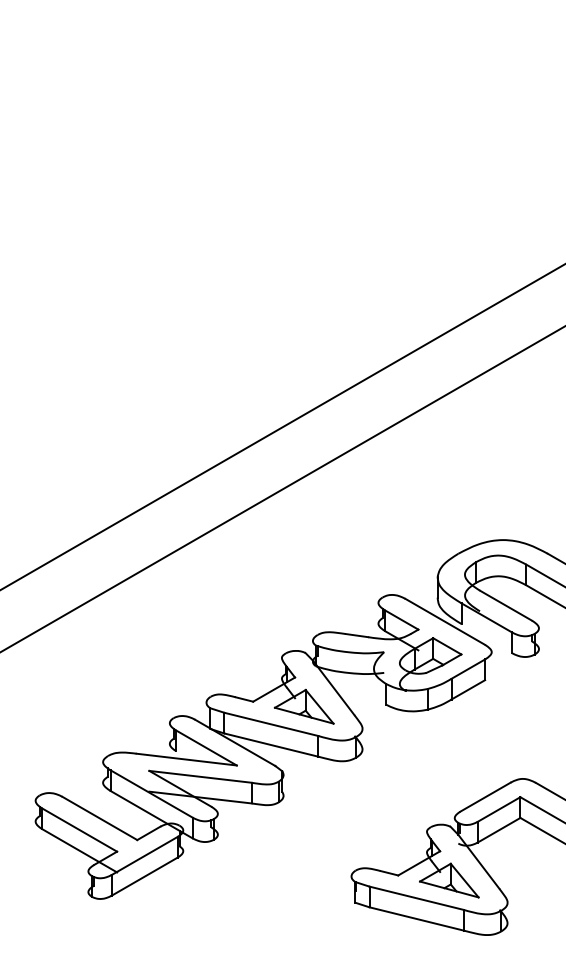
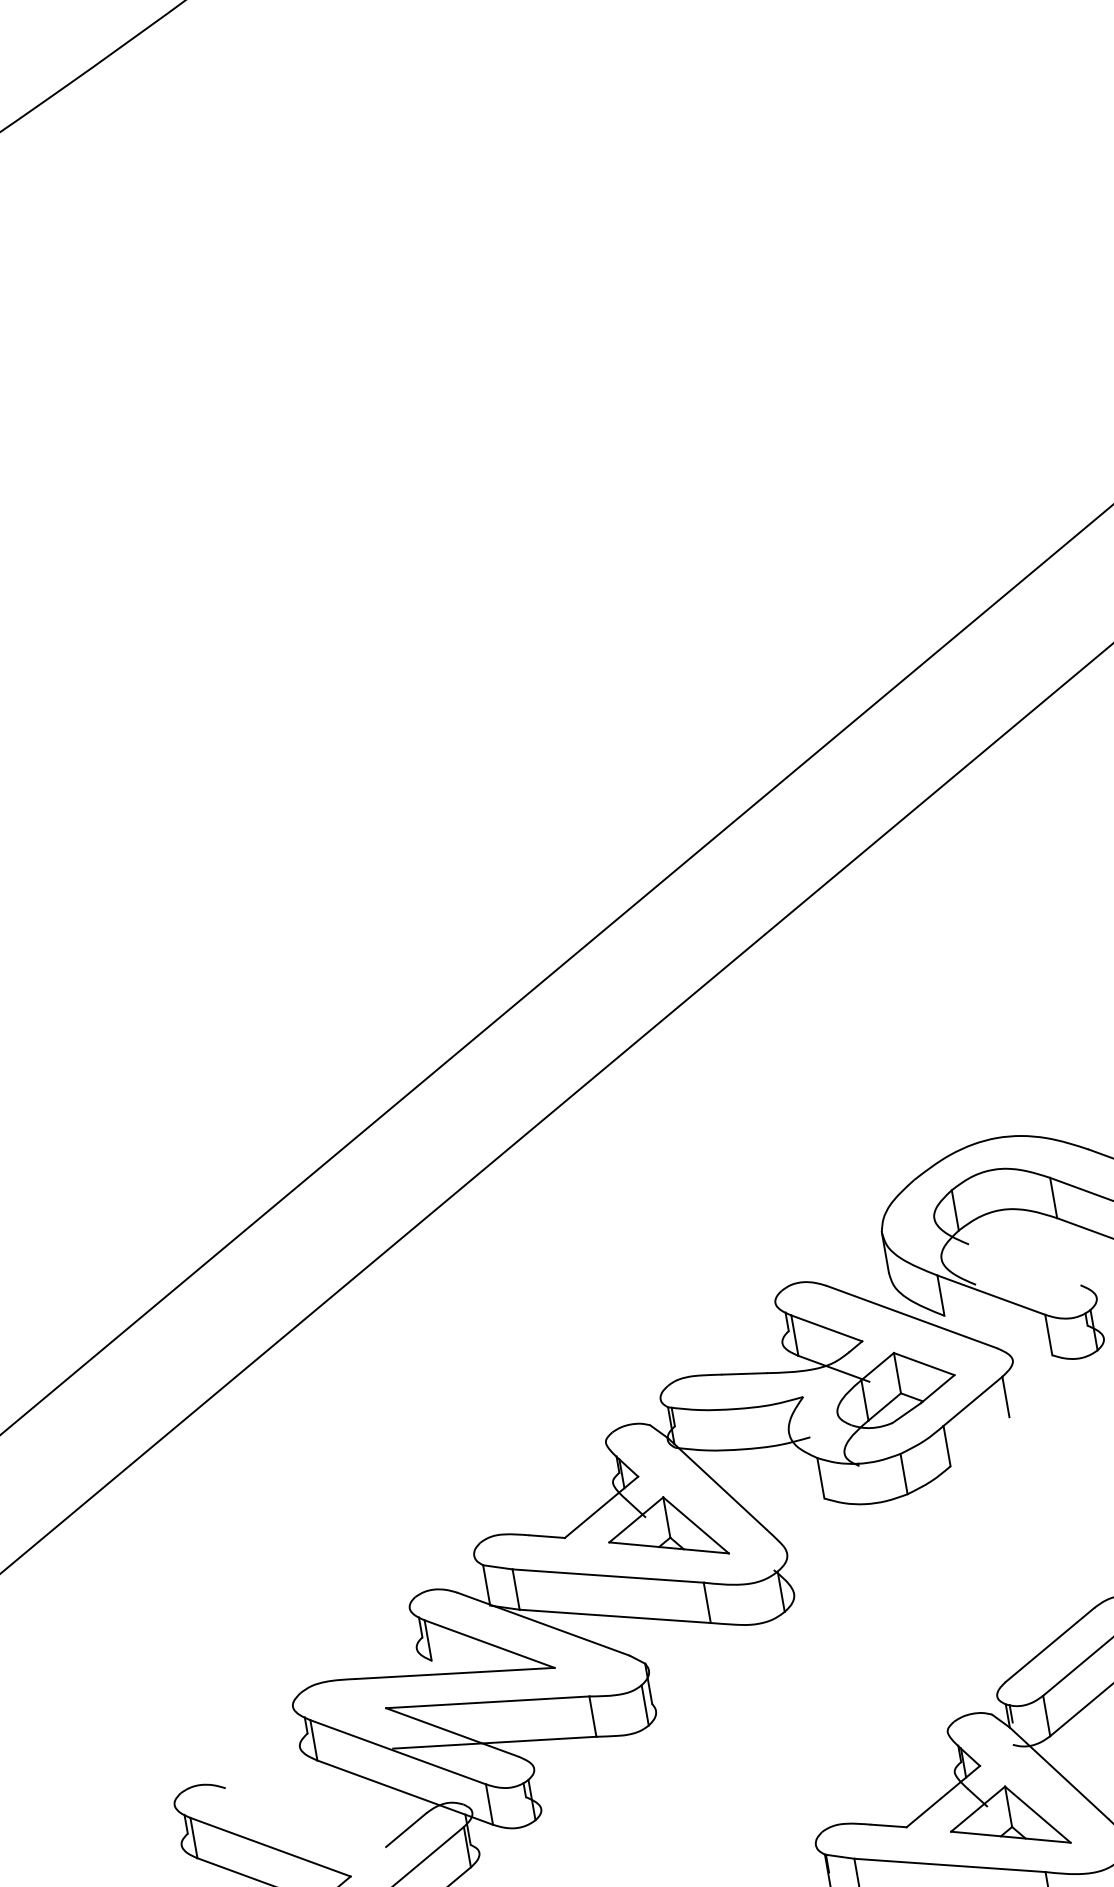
line: (505, 605) -> (1023, 1264), removed
line: (468, 689) -> (980, 1440), removed
line: (99, 818) -> (305, 1817), removed

